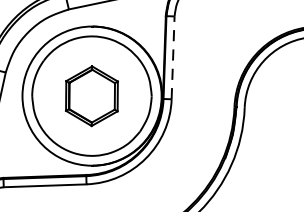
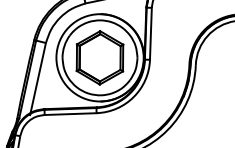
line: (172, 57) -> (150, 33), dashed -> solid
part: (91, 95) -> (99, 57), size x1.43

